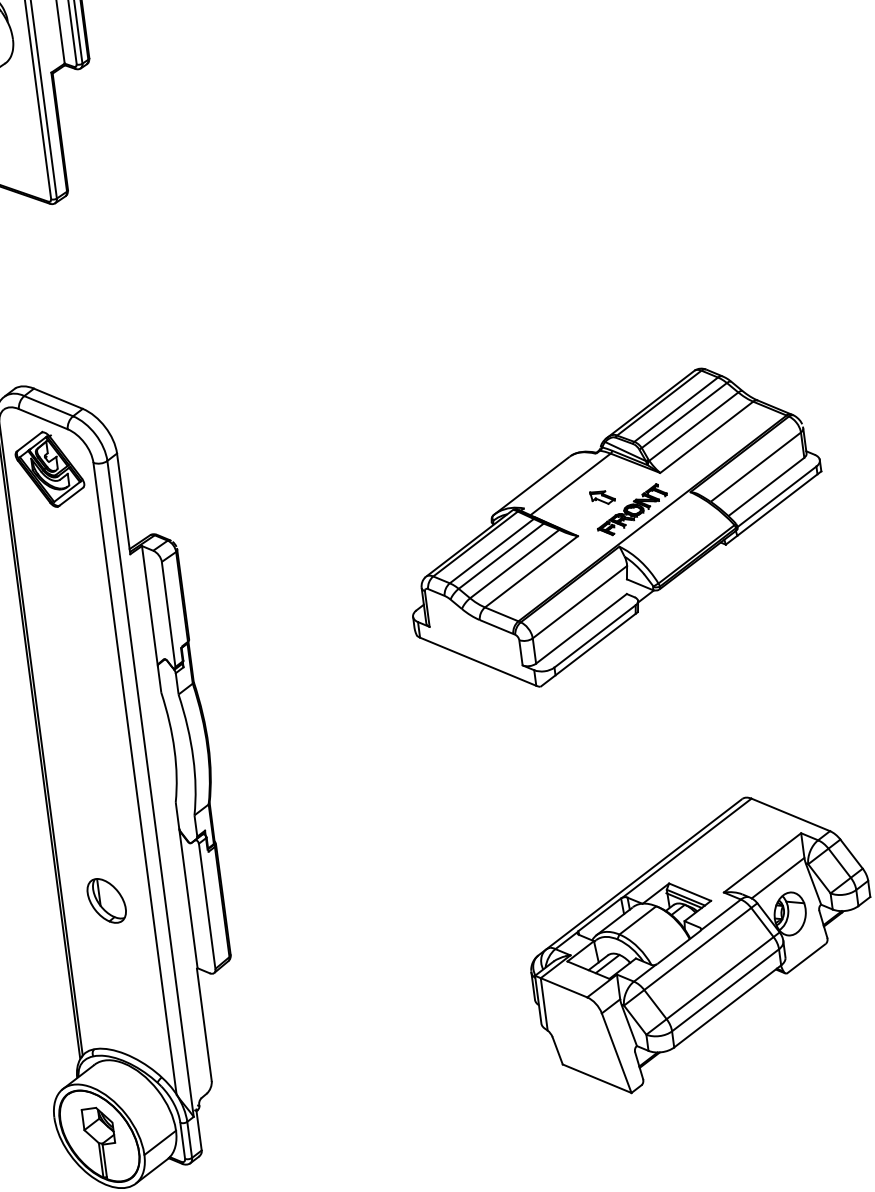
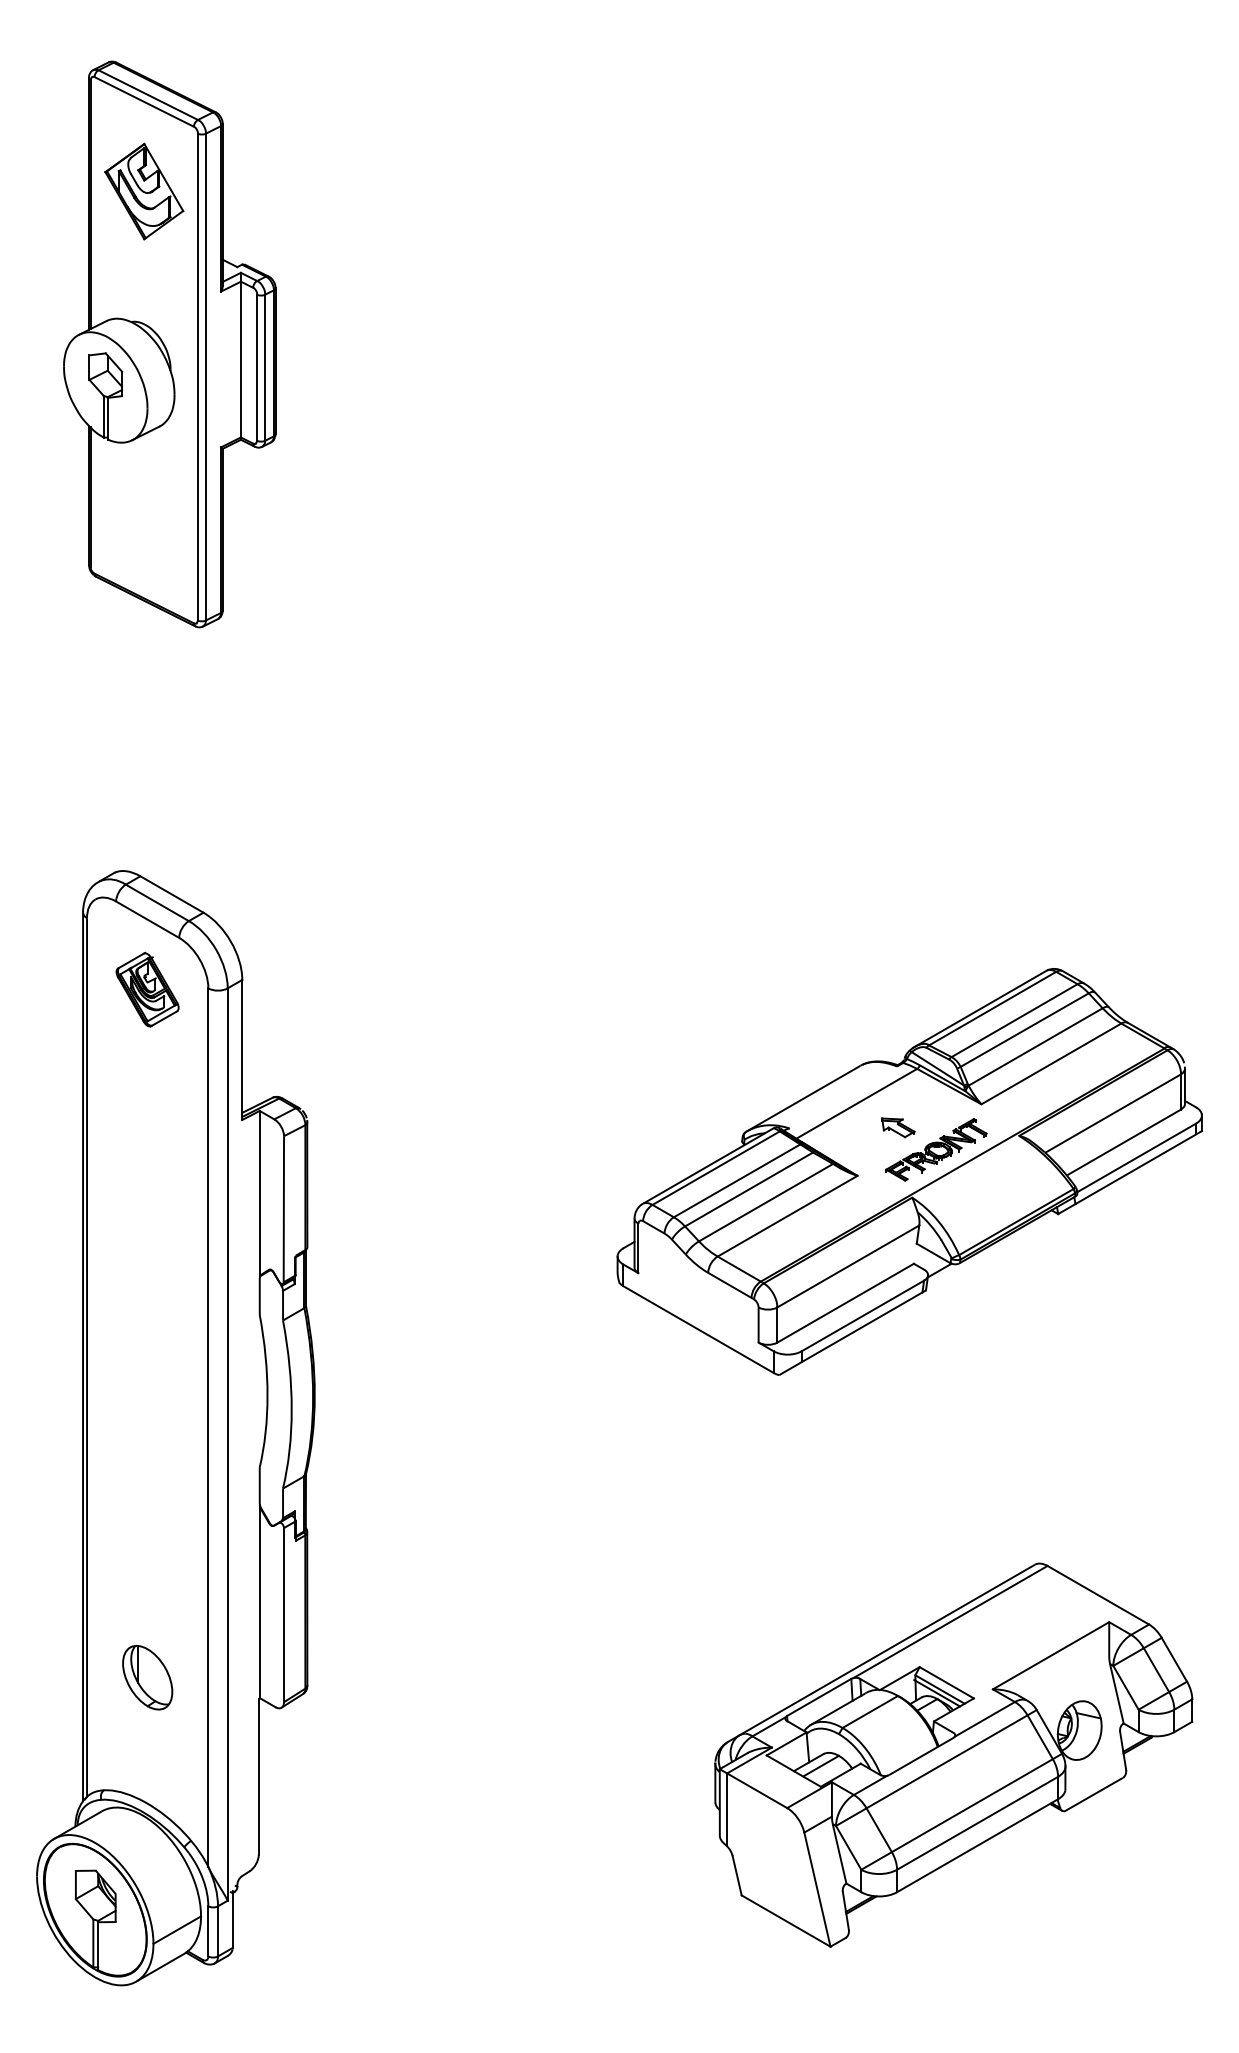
part: (49, 469) -> (147, 989), size x0.7
line: (778, 878) -> (1069, 1679), removed
part: (106, 900) -> (147, 1677), moved

